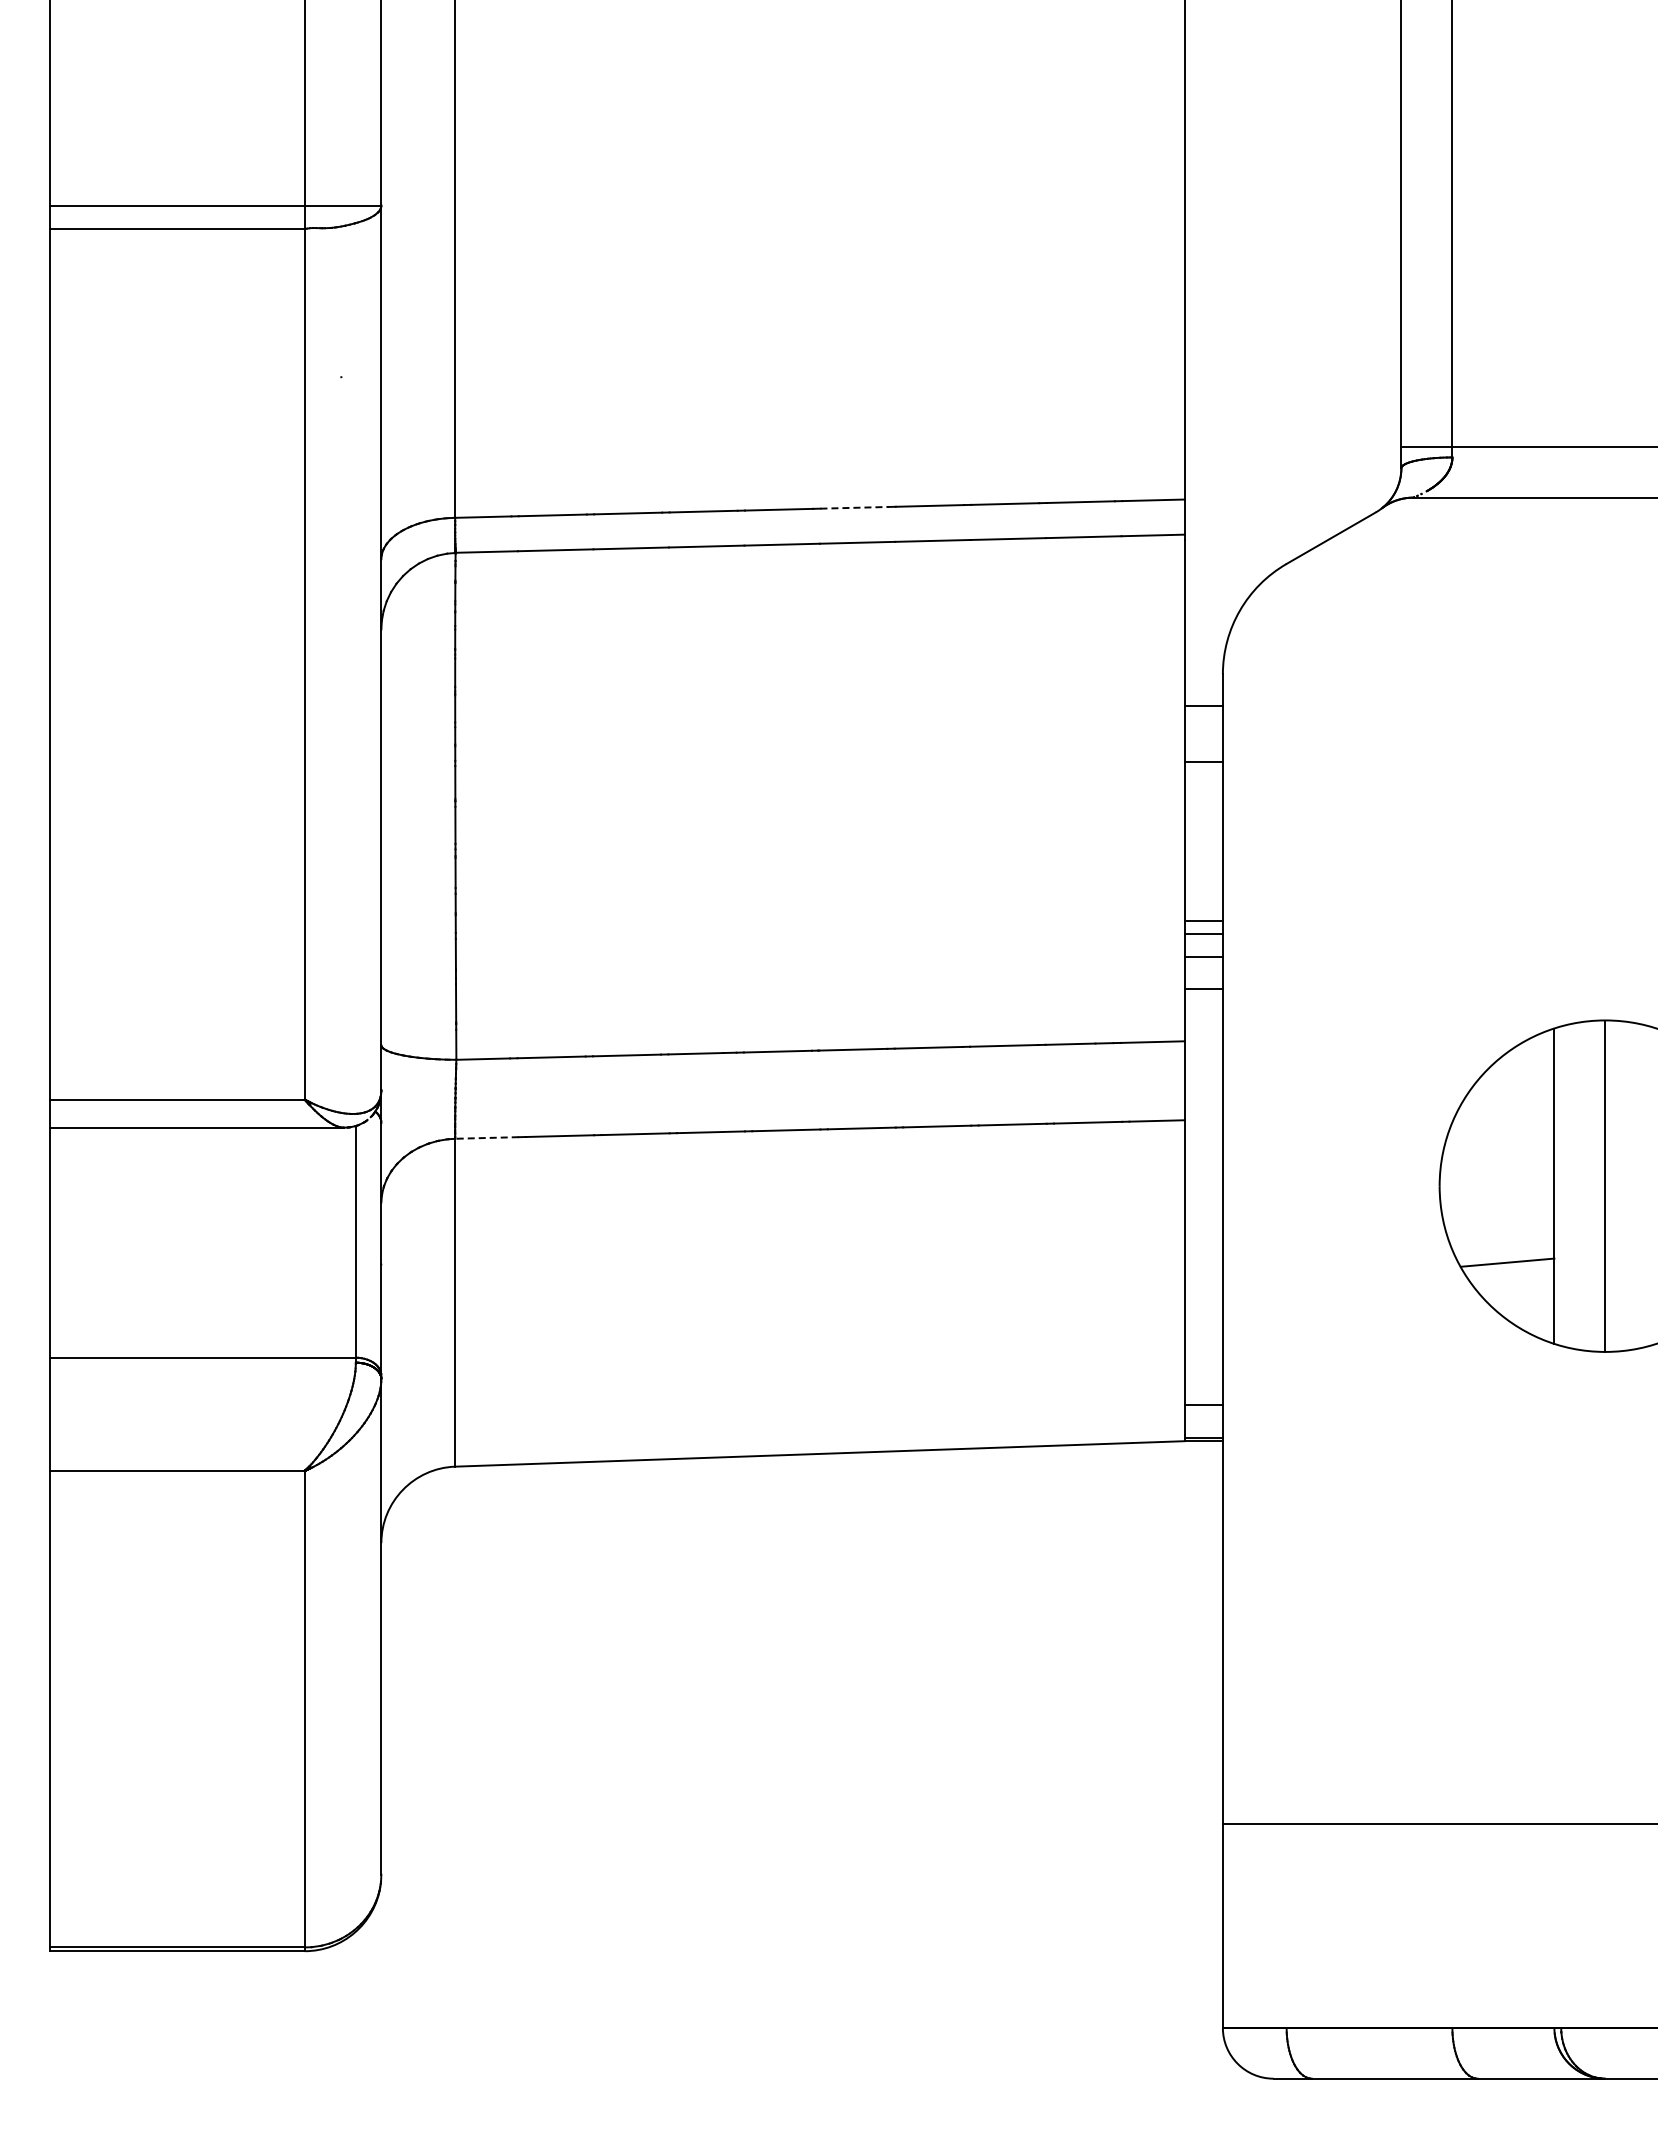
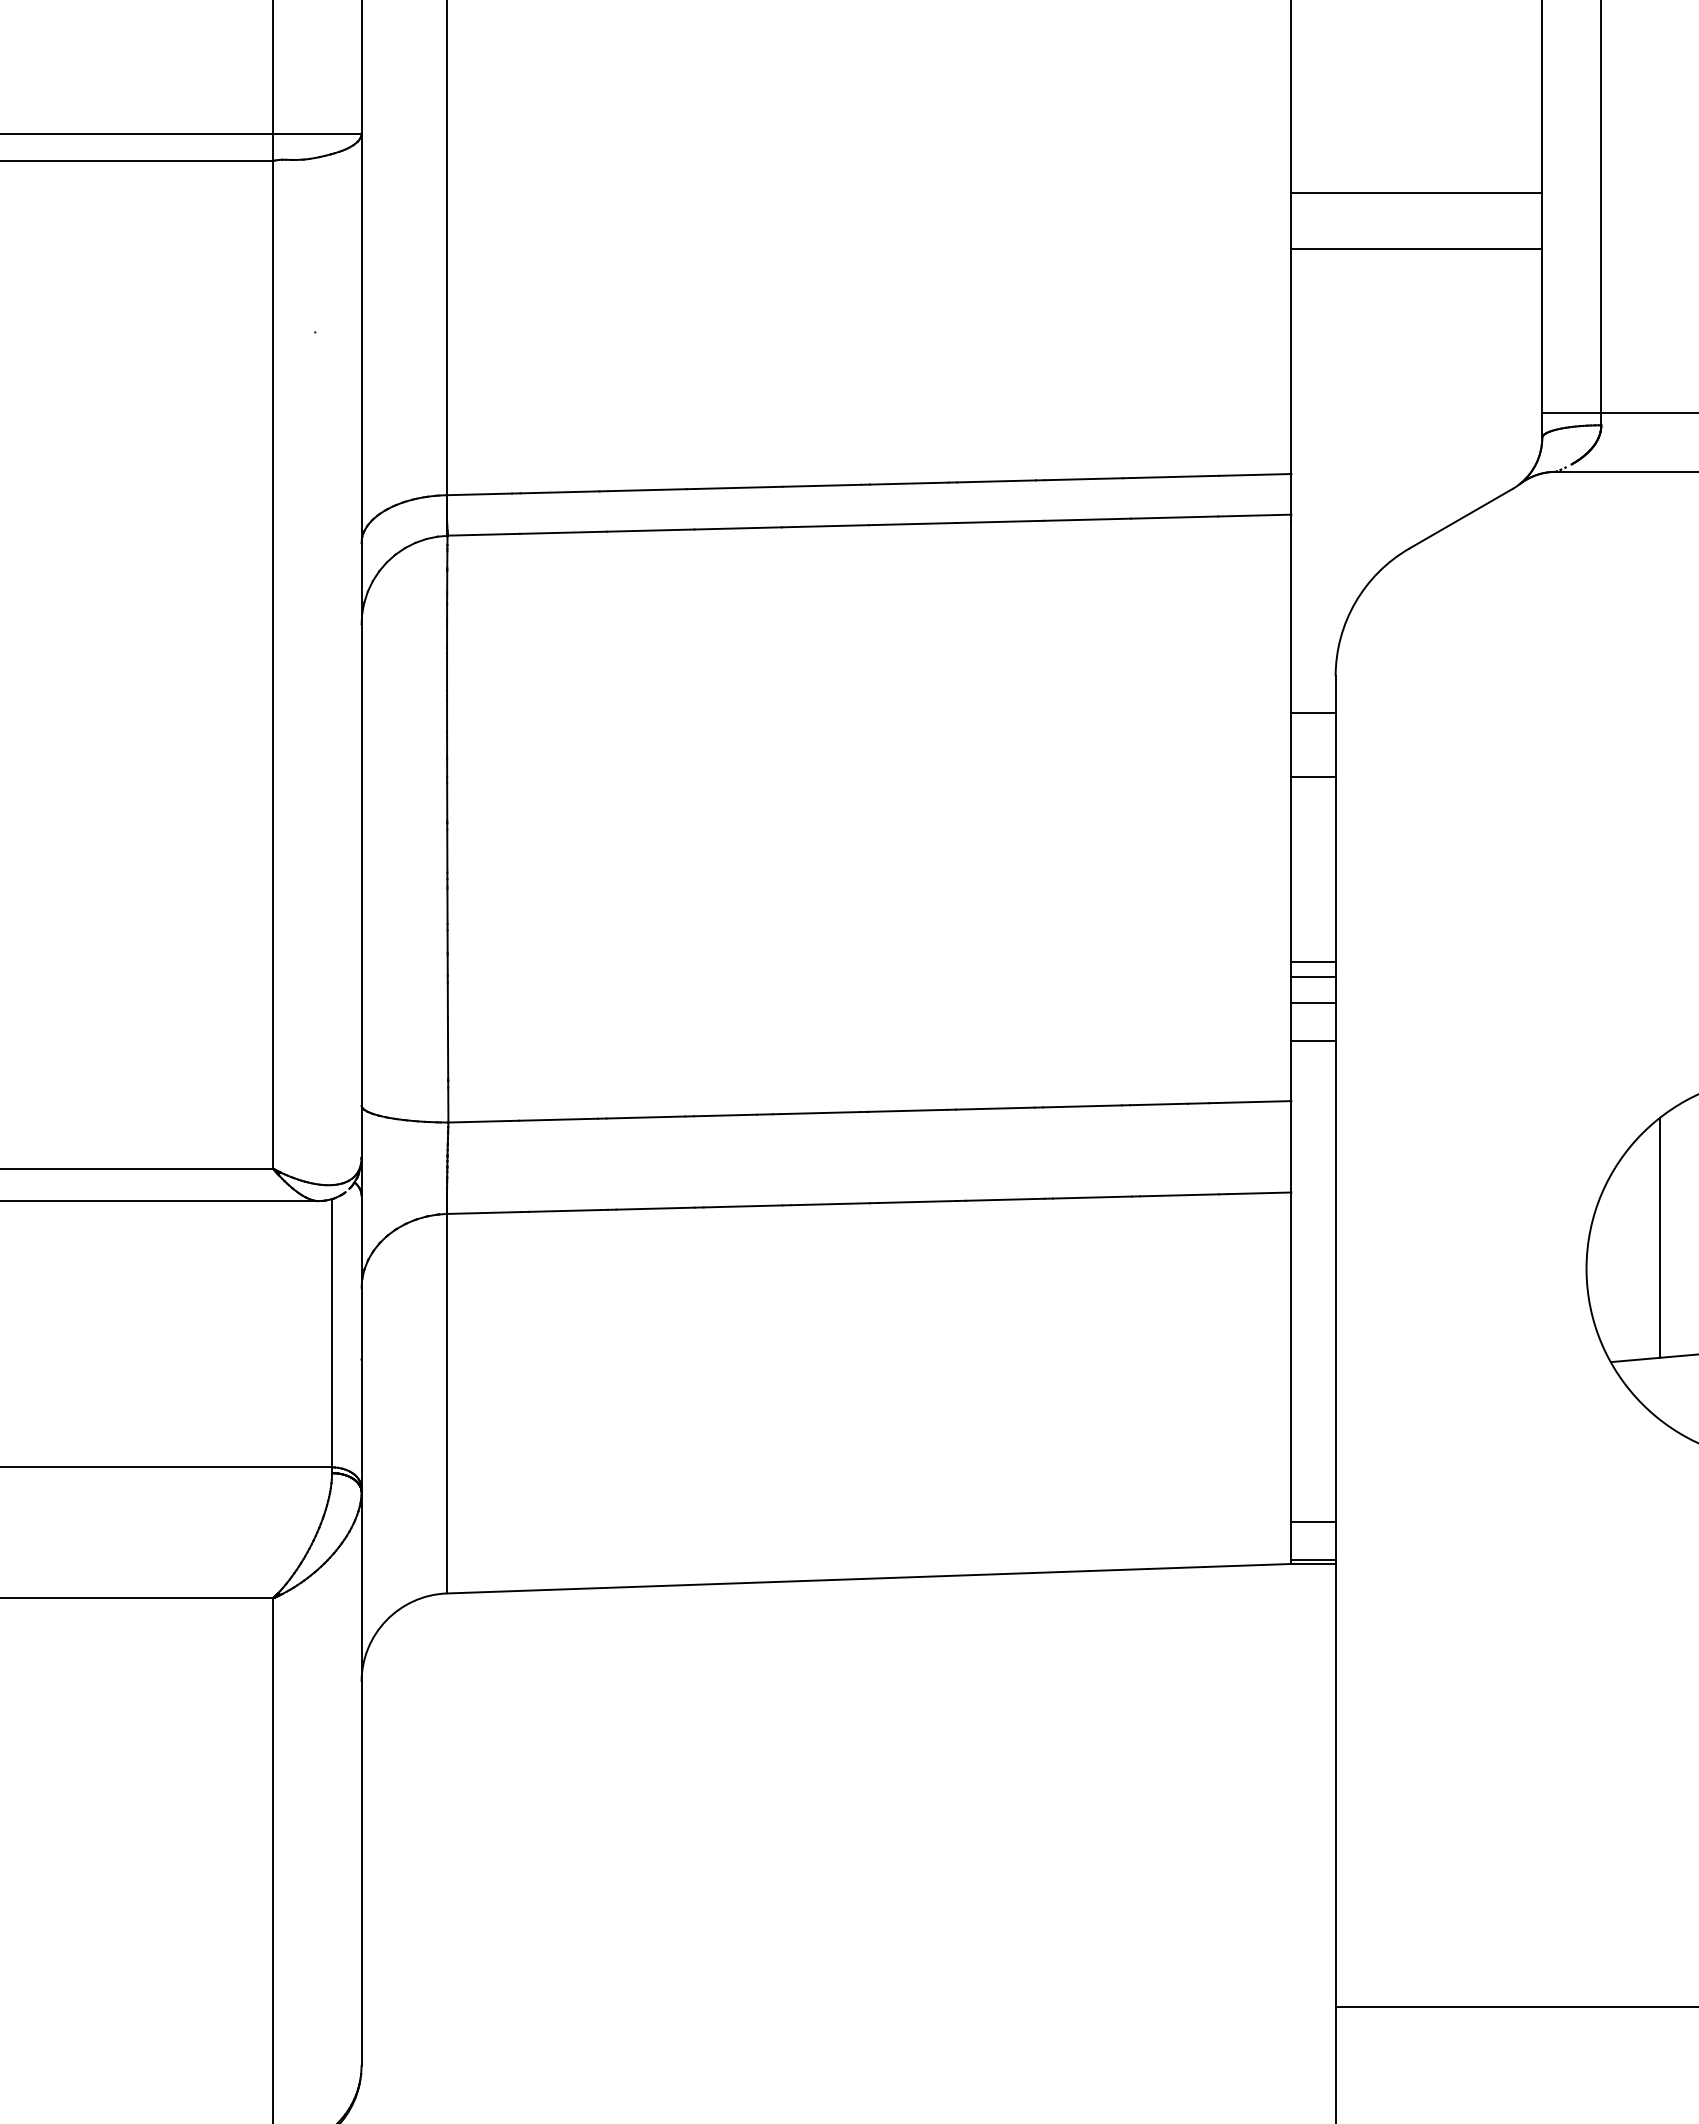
line: (1292, 256) -> (1416, 192), added
line: (1292, 305) -> (1416, 249), added
line: (855, 507) -> (910, 483), dashed -> solid
line: (486, 1137) -> (483, 1212), dashed -> solid
line: (1503, 1159) -> (1660, 1237), added

